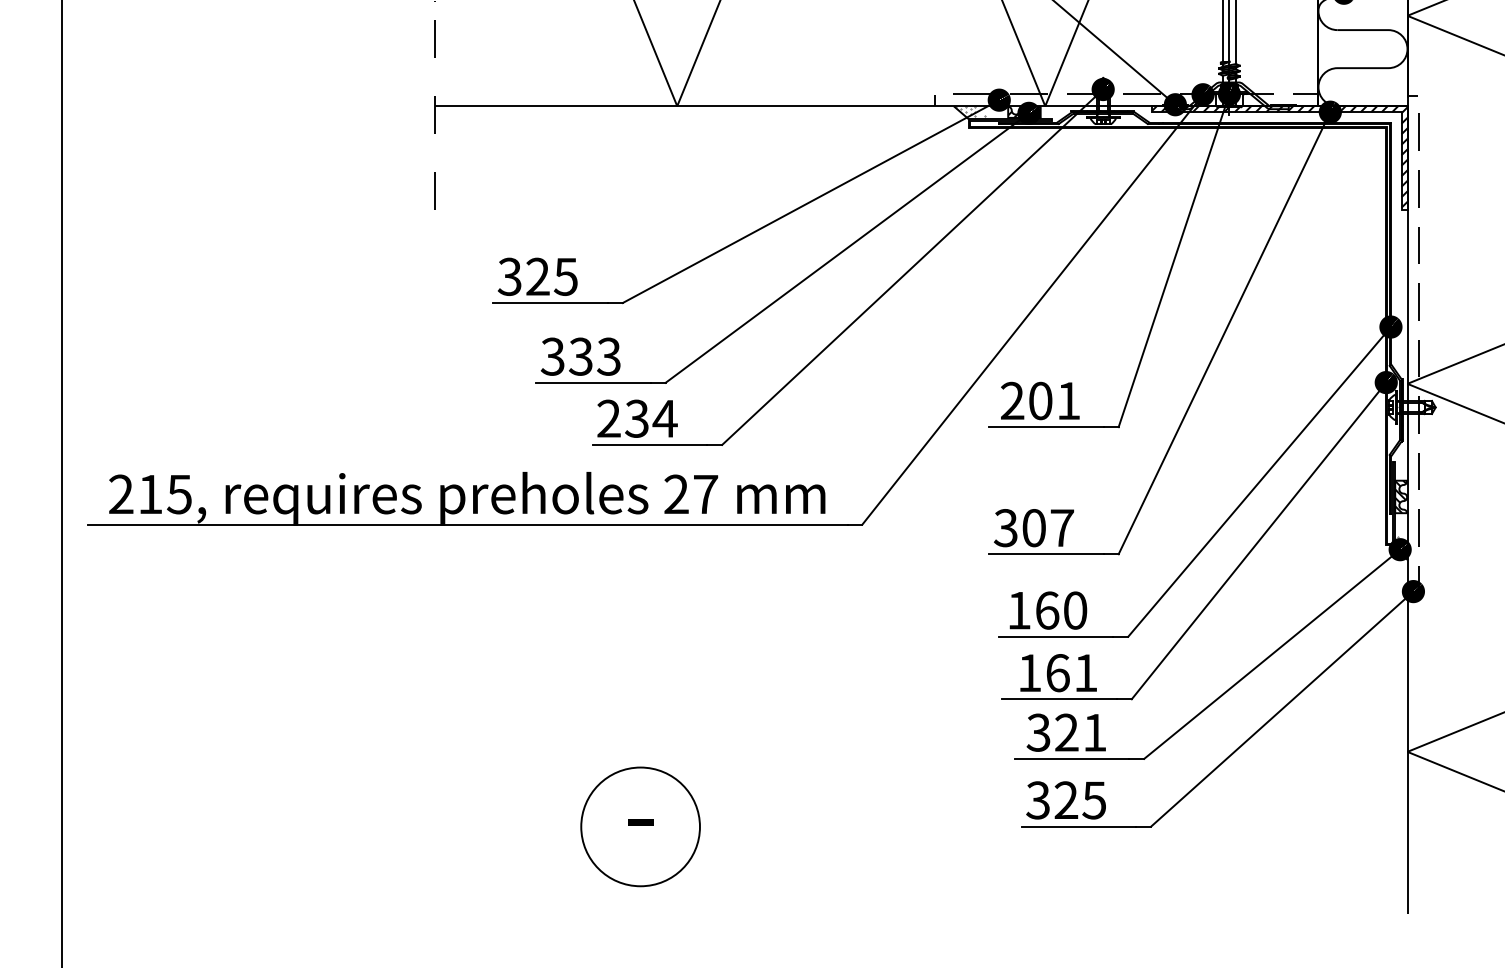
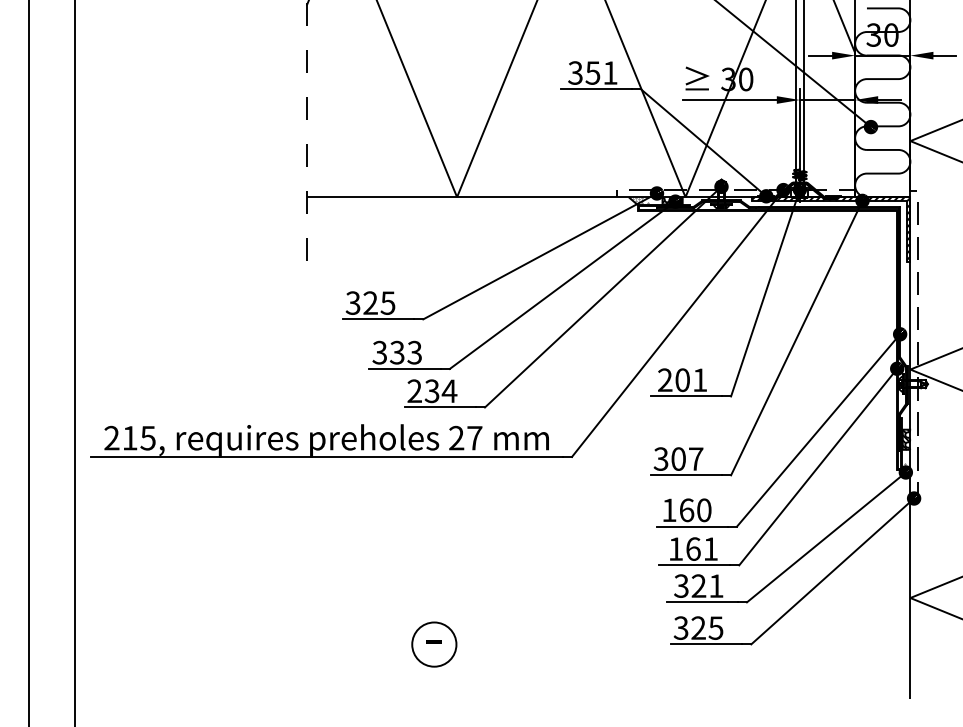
circle: (640, 826) -> (434, 644), size x0.6

